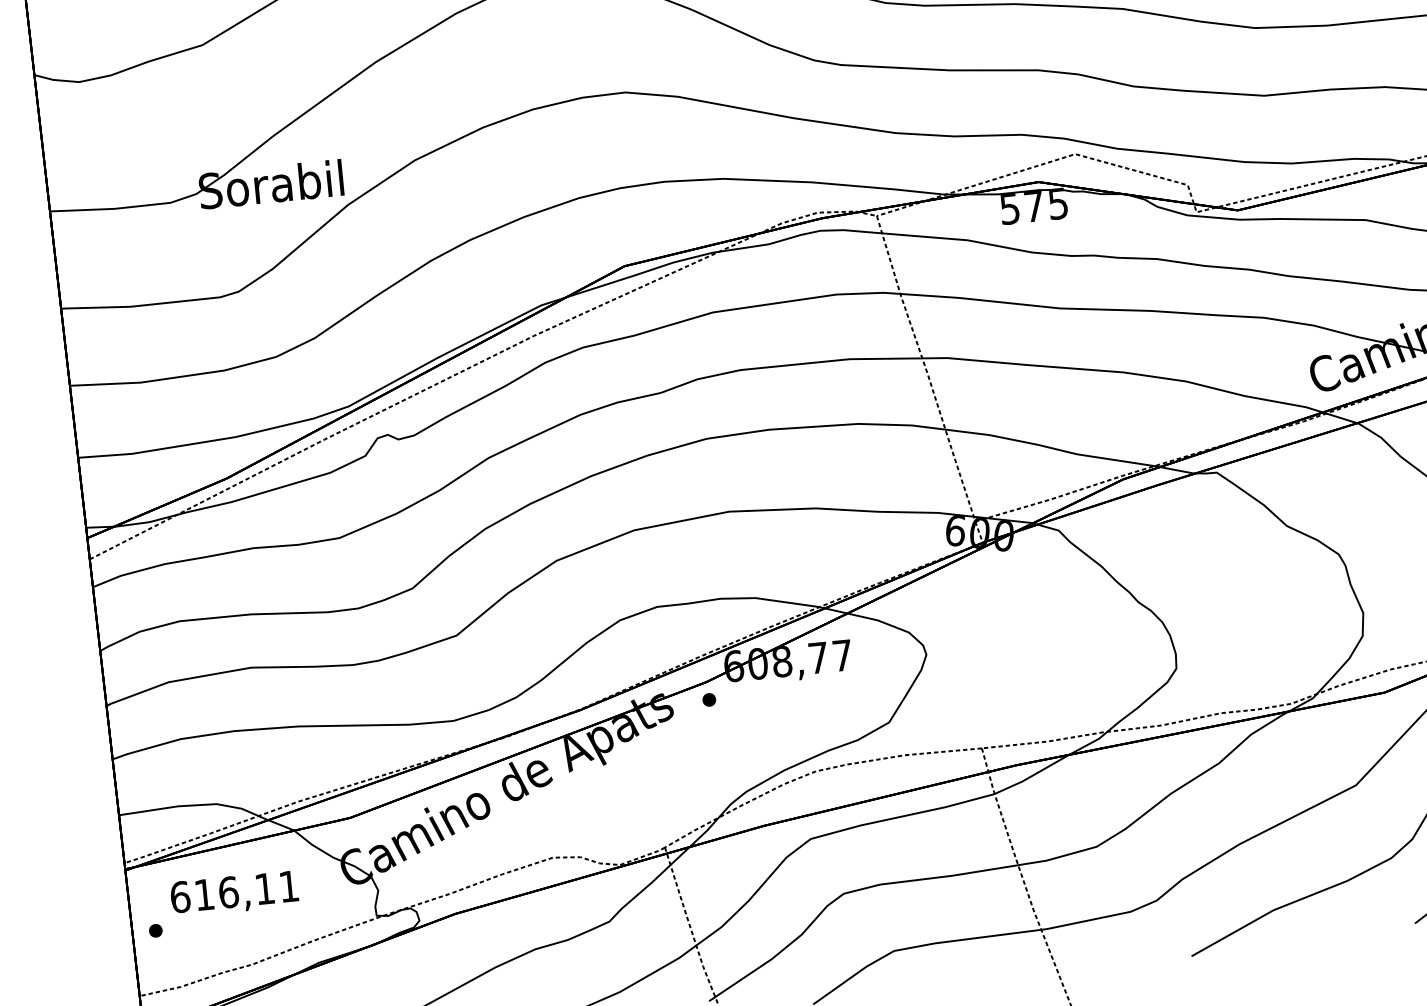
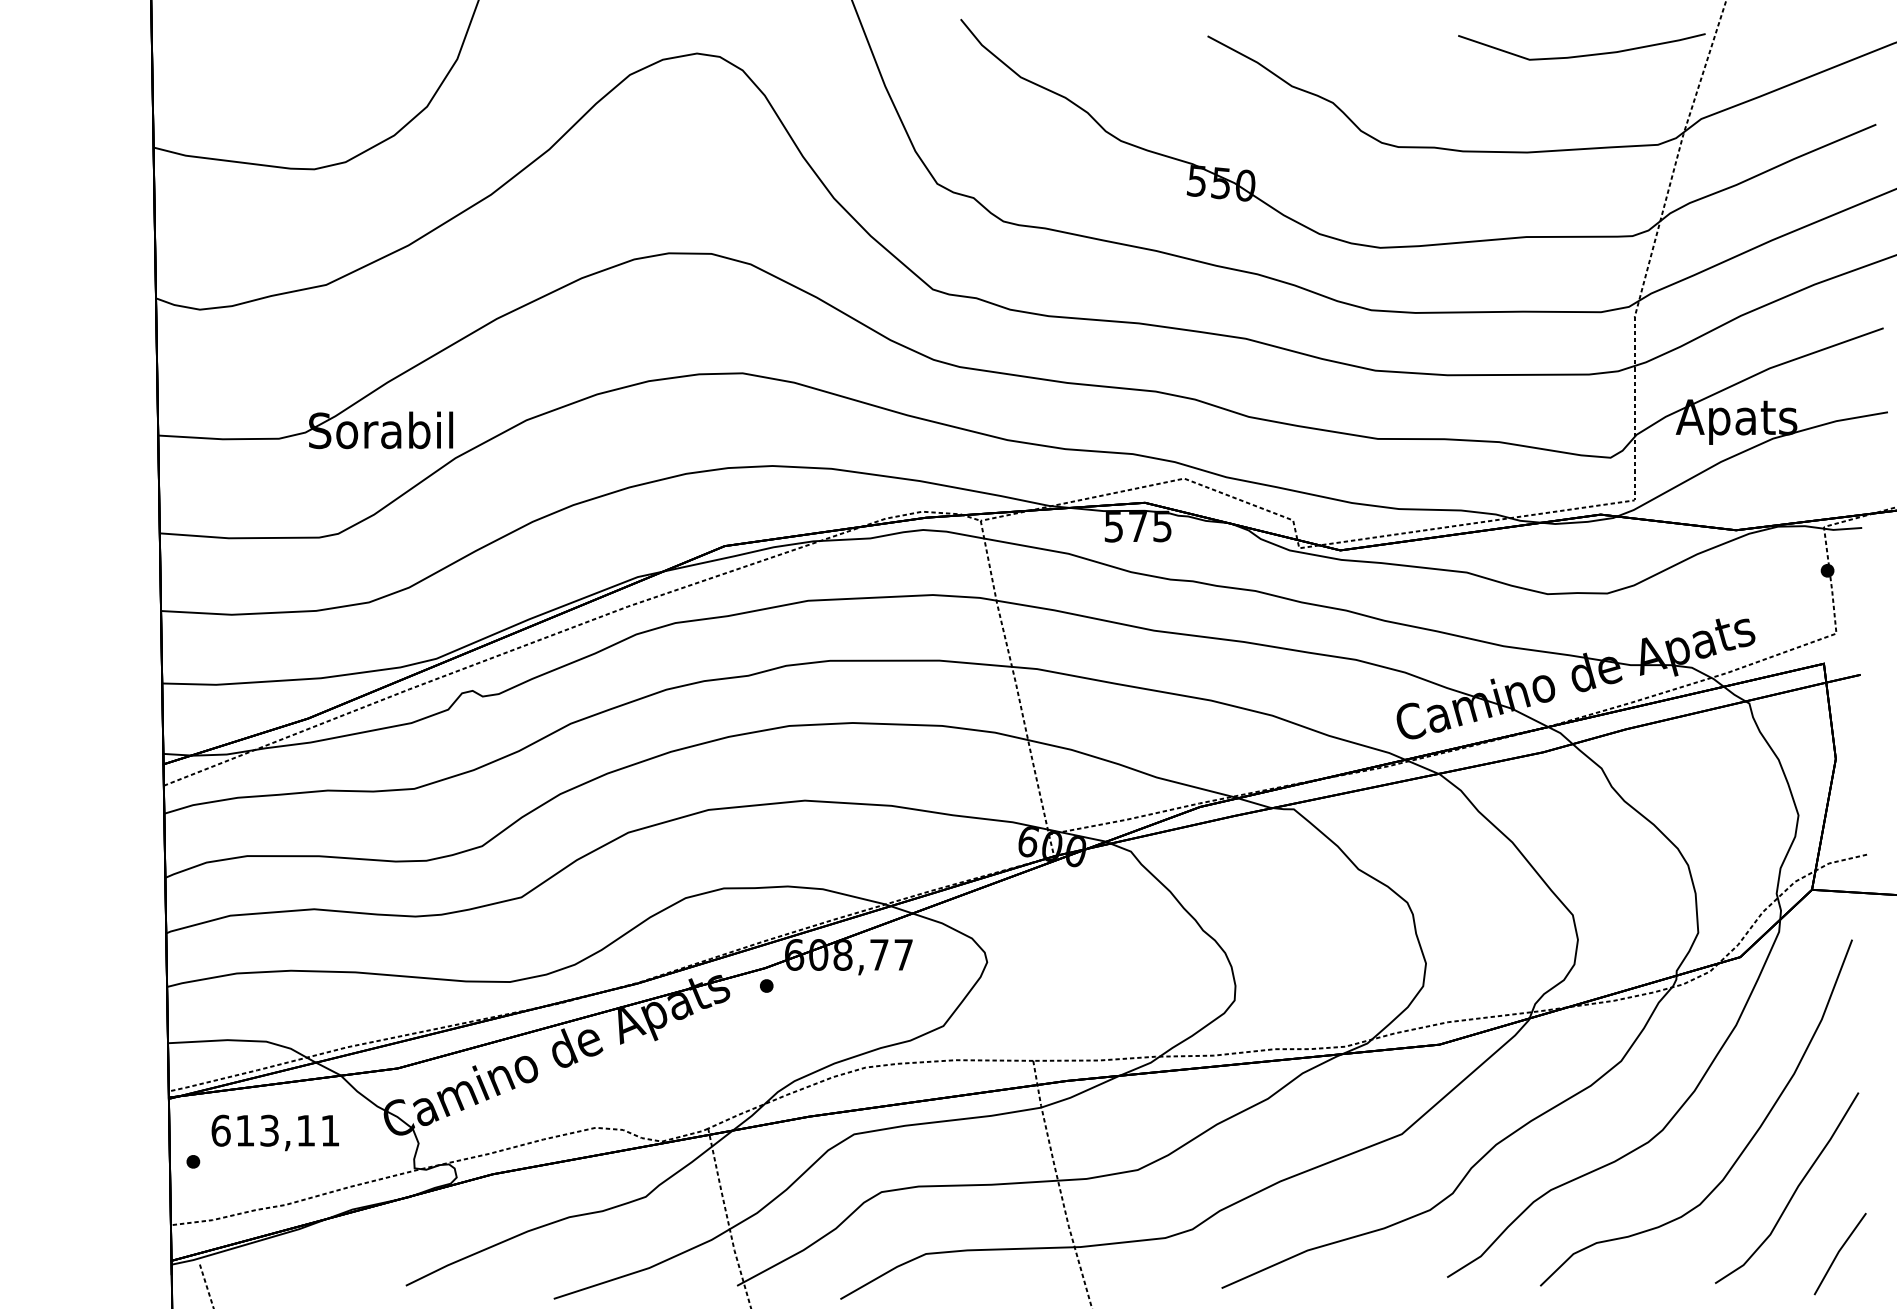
text: (228, 892) -> (269, 1130), 616,11 -> 613,11

